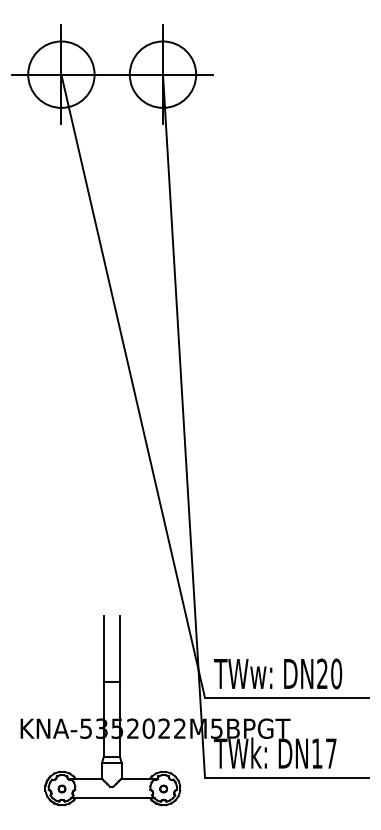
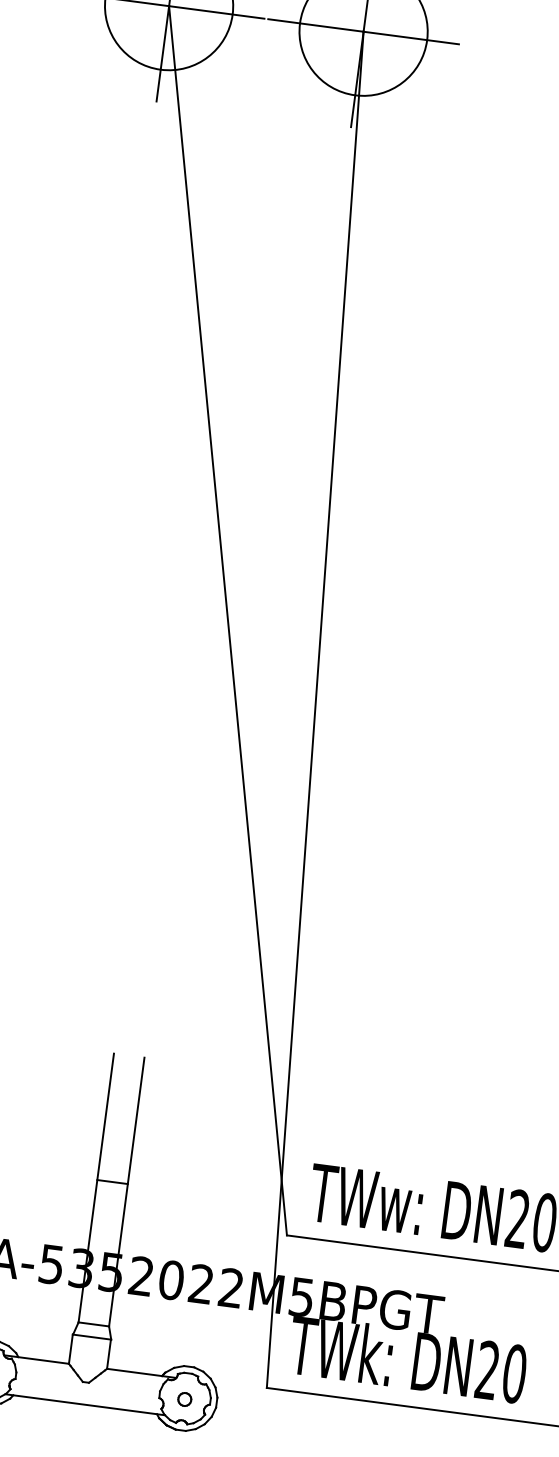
text: (323, 753) -> (499, 1371), DN17 -> DN20

